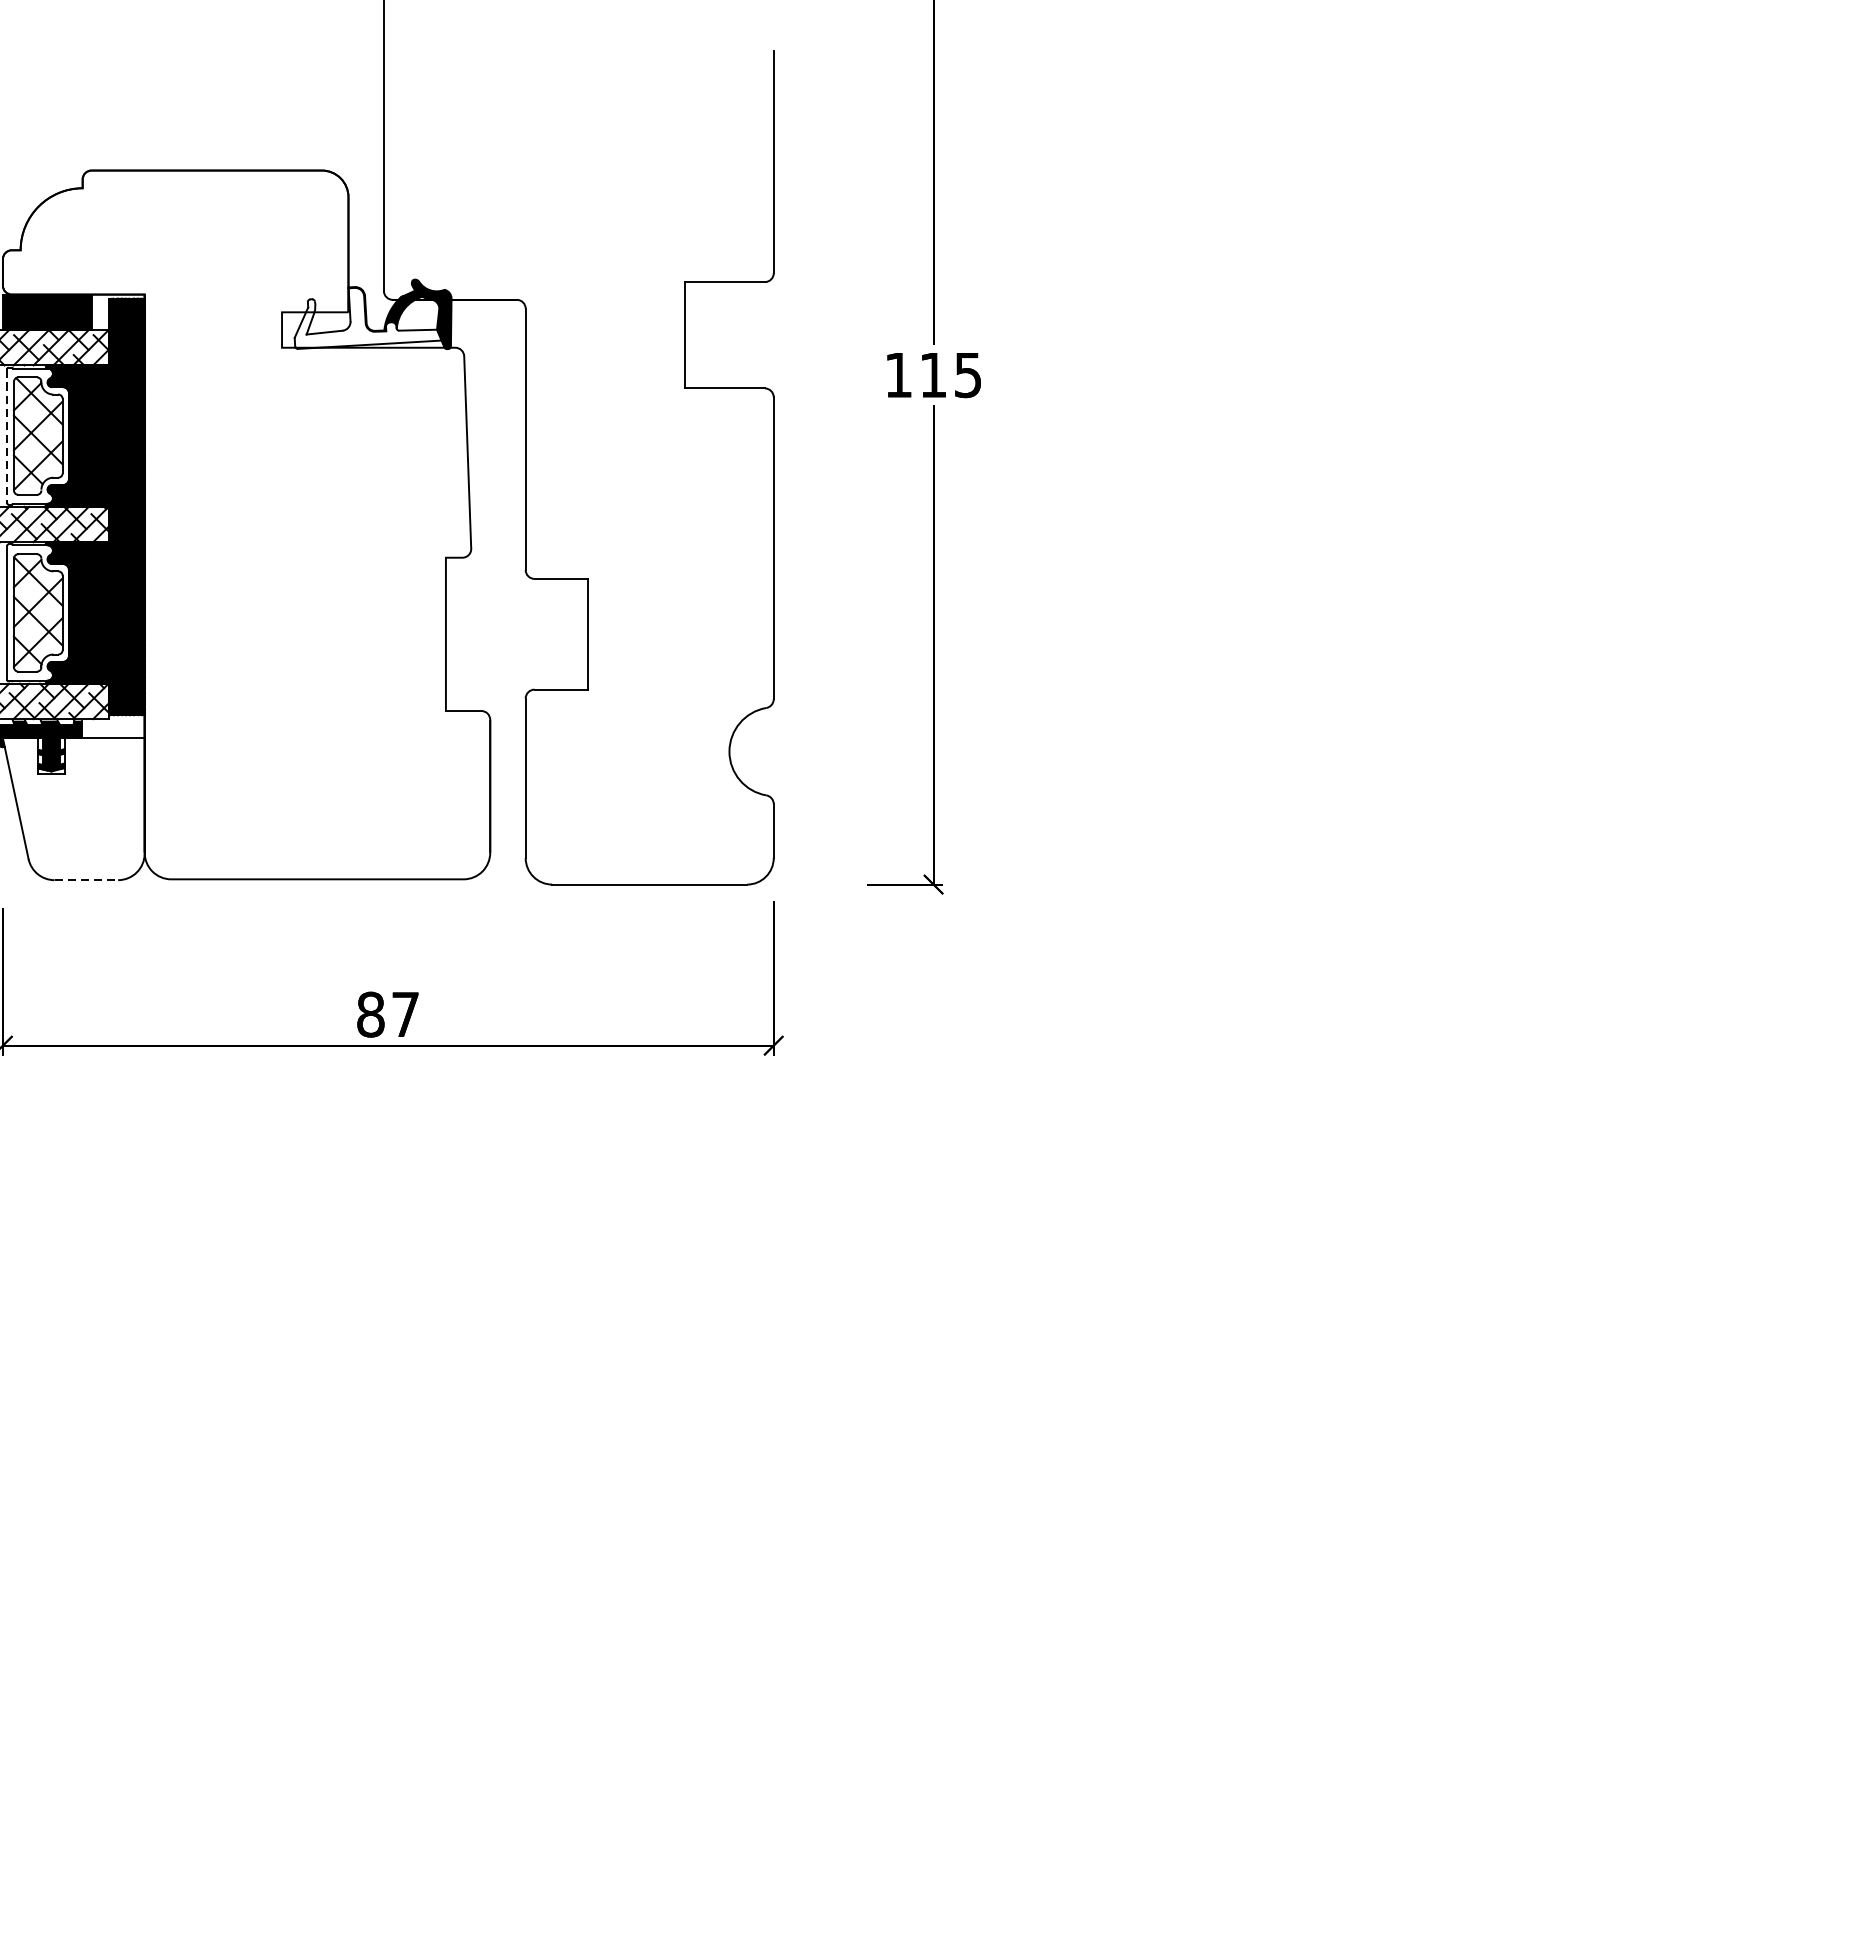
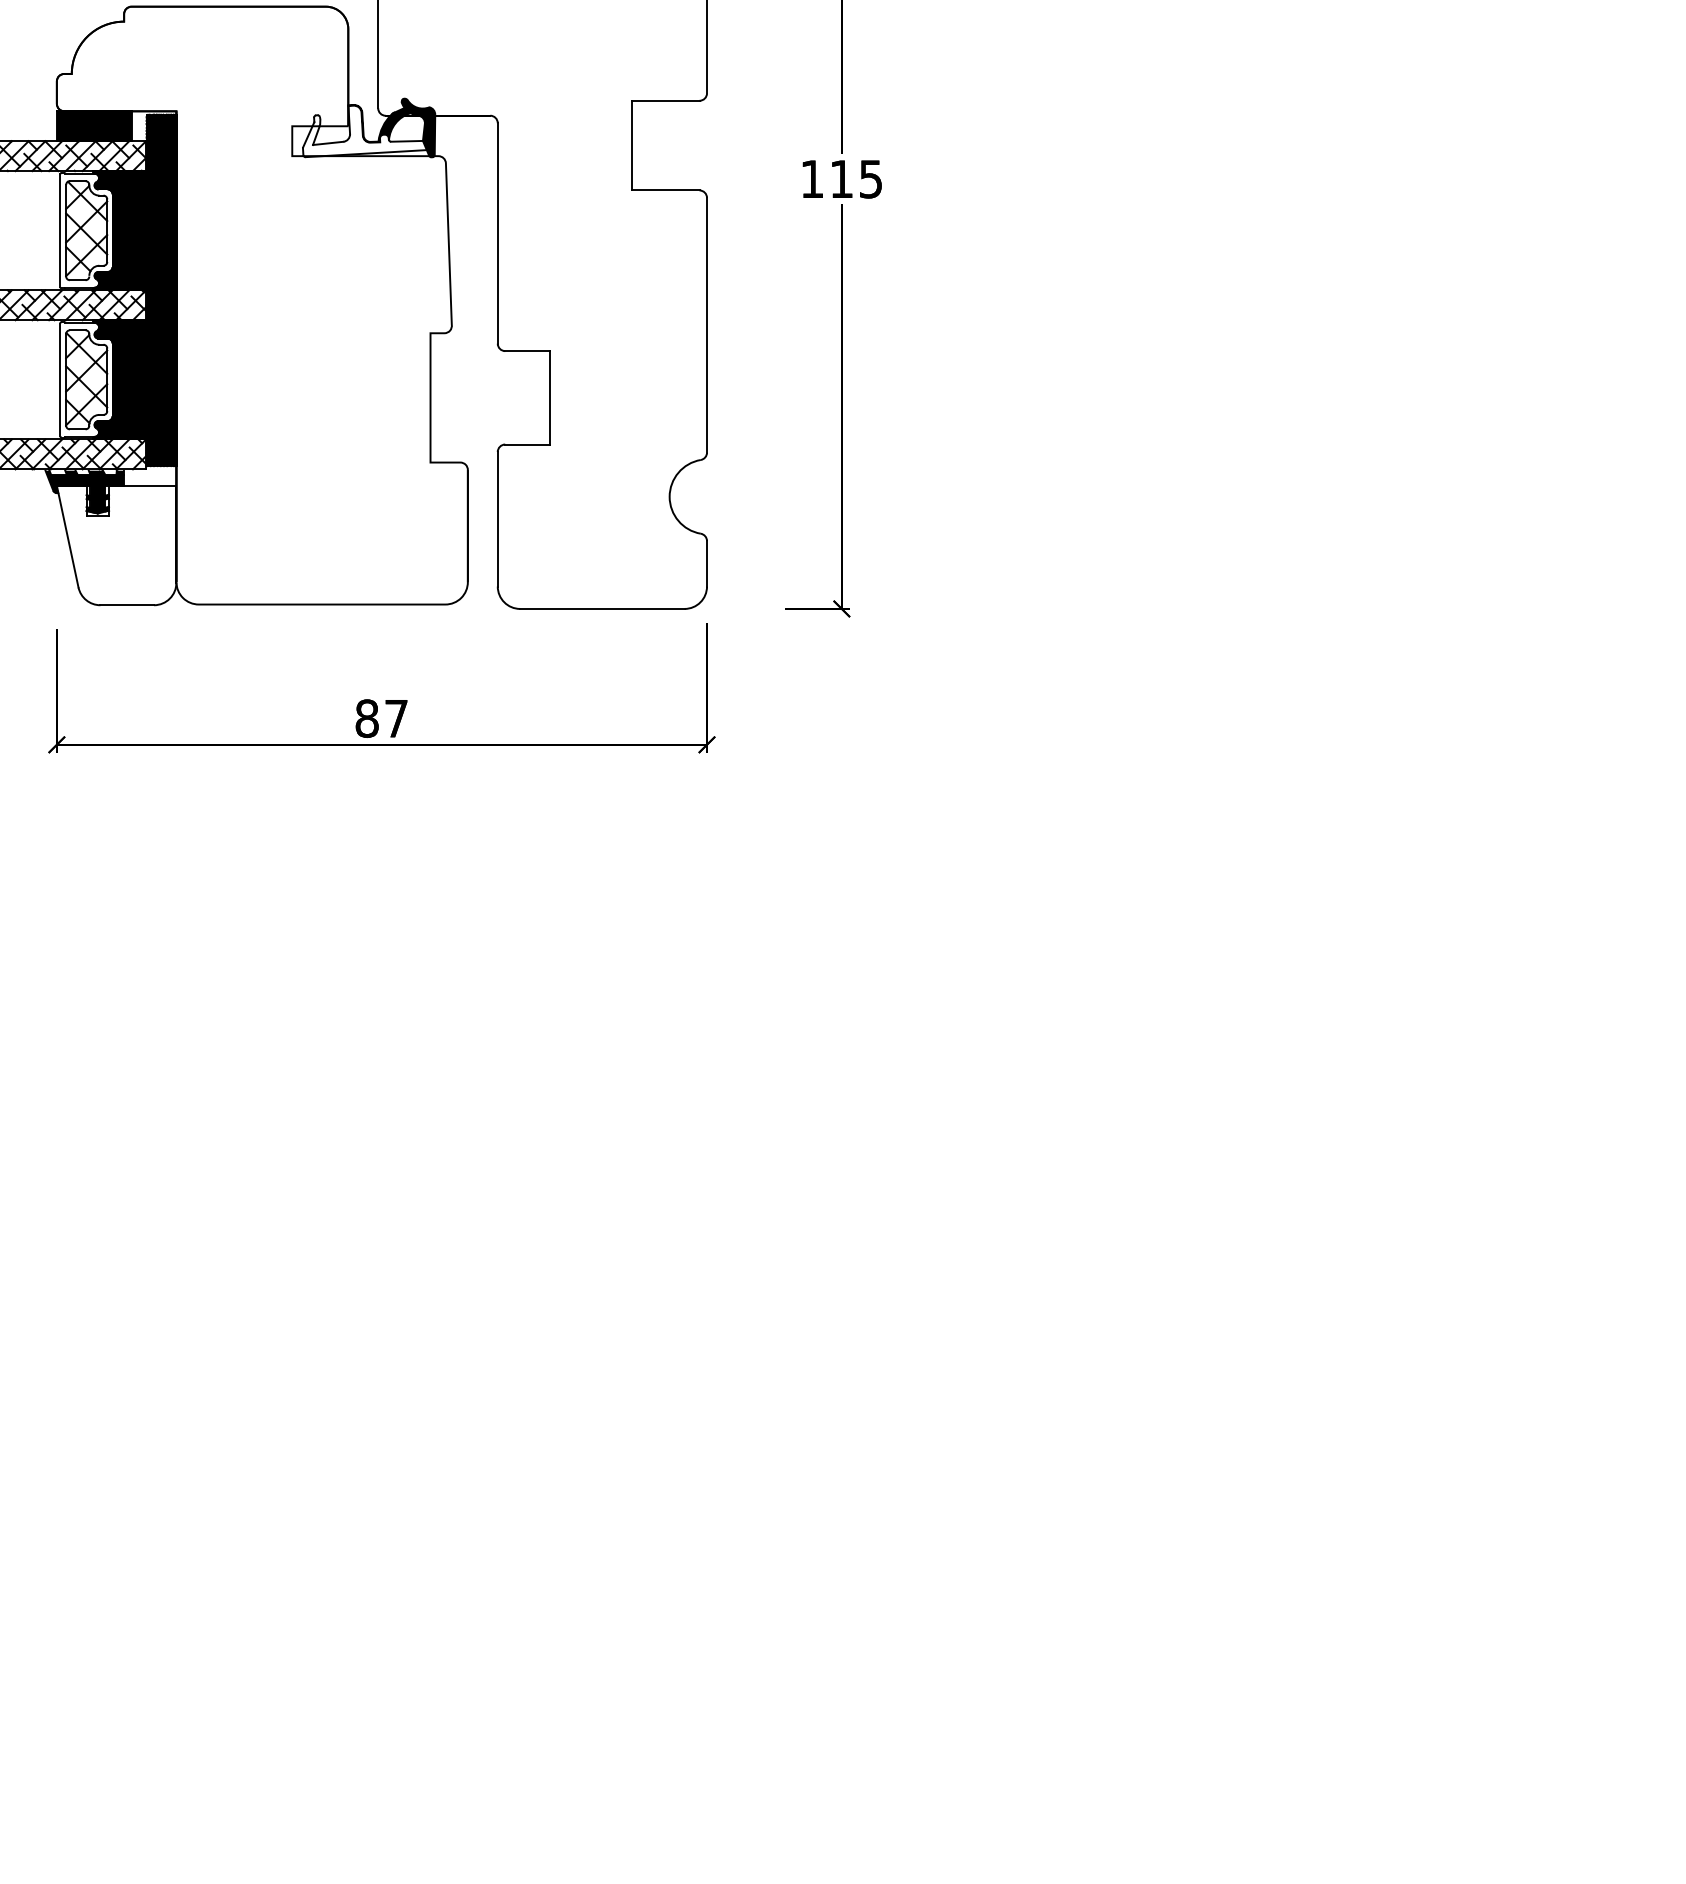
line: (7, 437) -> (60, 231), dashed -> solid
line: (86, 880) -> (127, 605), dashed -> solid

